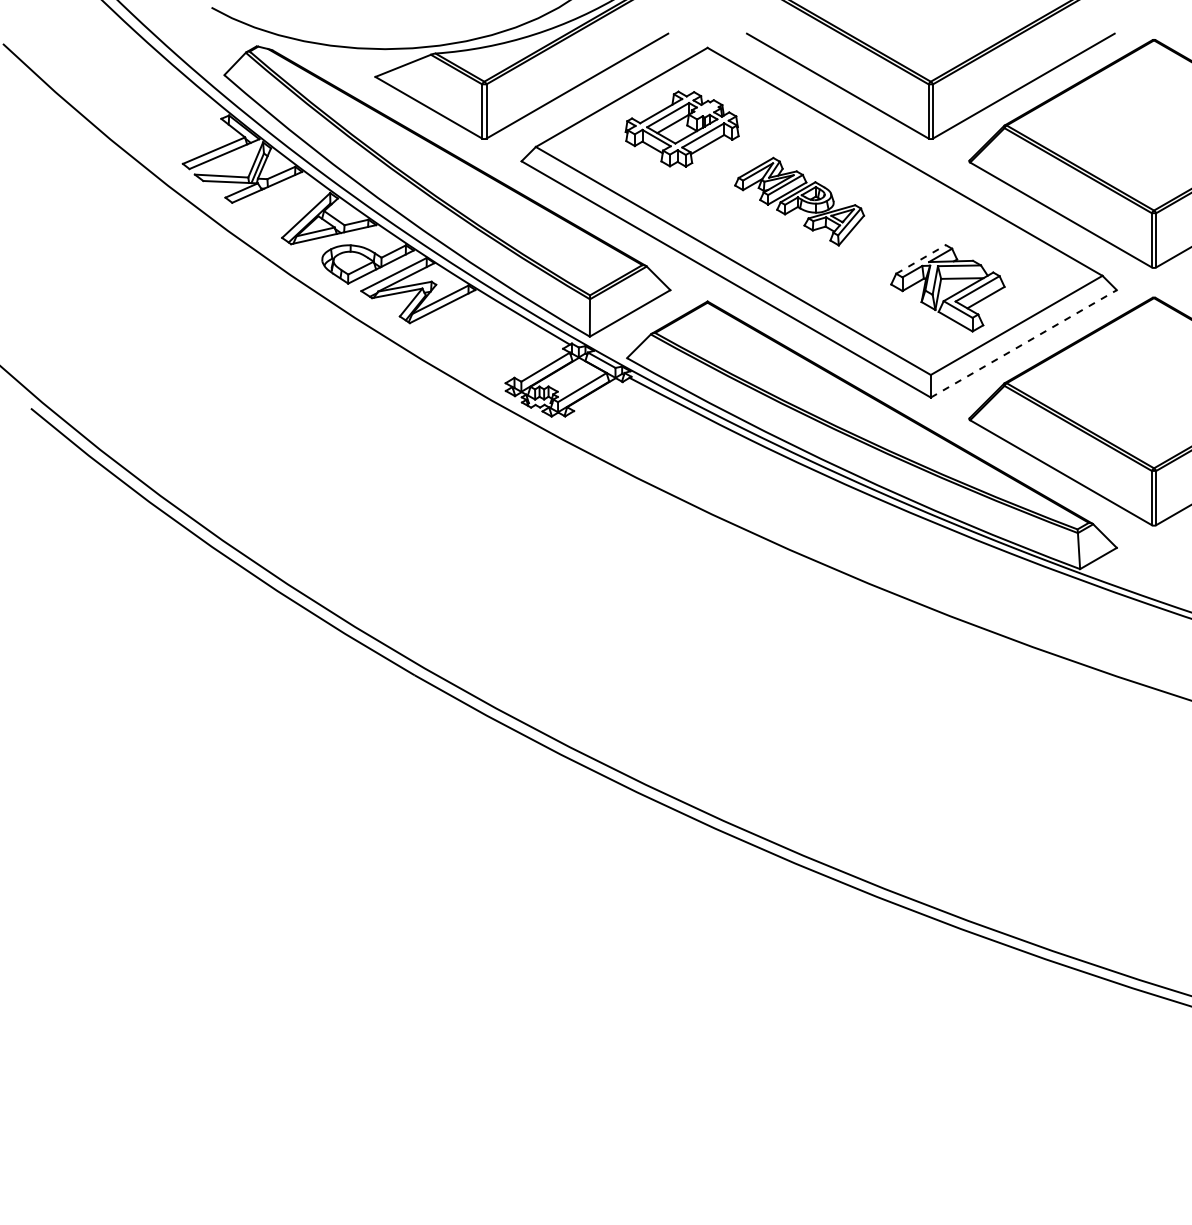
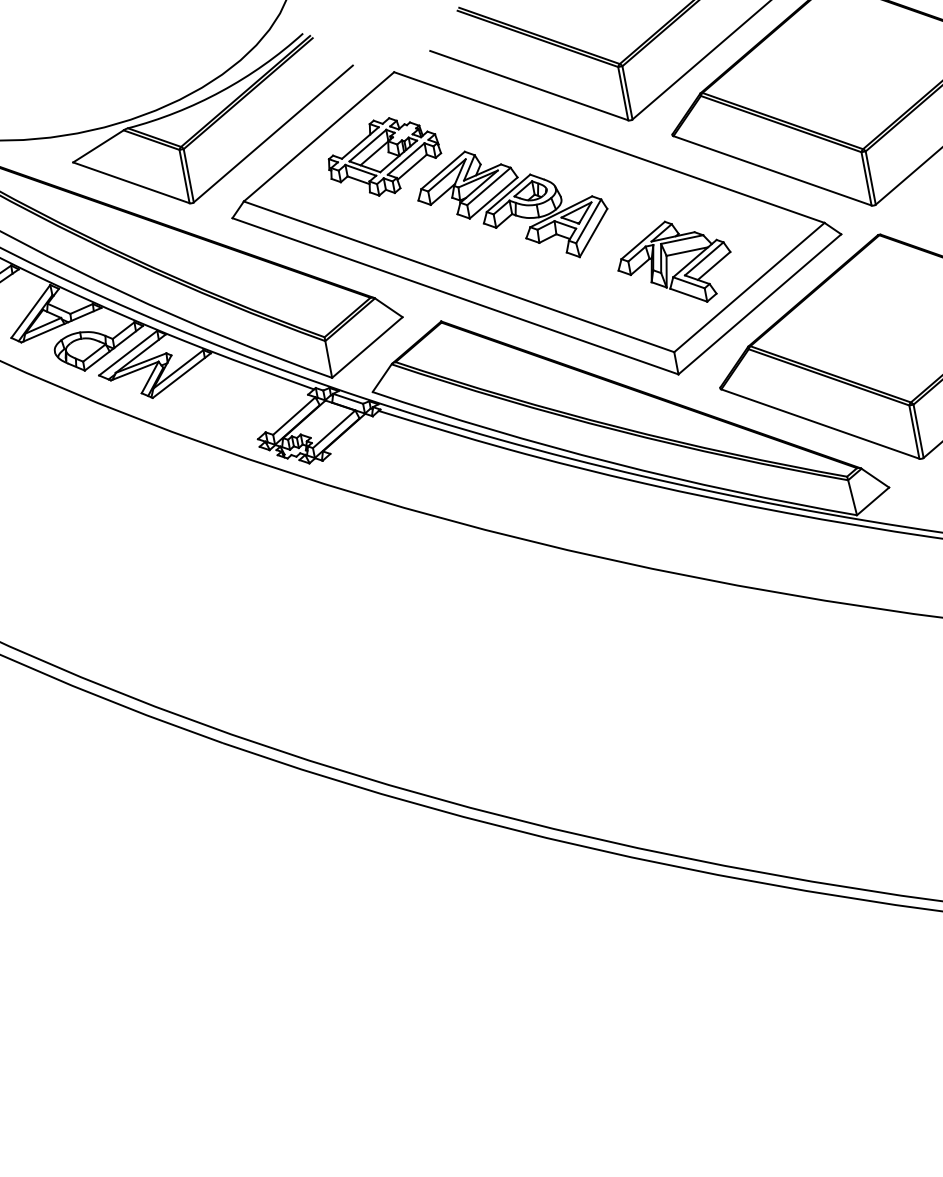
part: (799, 201) -> (513, 206), size x1.43
line: (921, 259) -> (643, 240), dashed -> solid
line: (1024, 343) -> (760, 303), dashed -> solid

